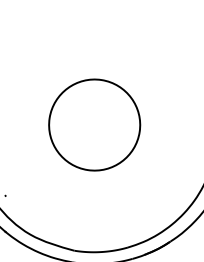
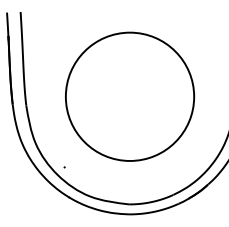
circle: (94, 124) -> (129, 96), size x1.67

